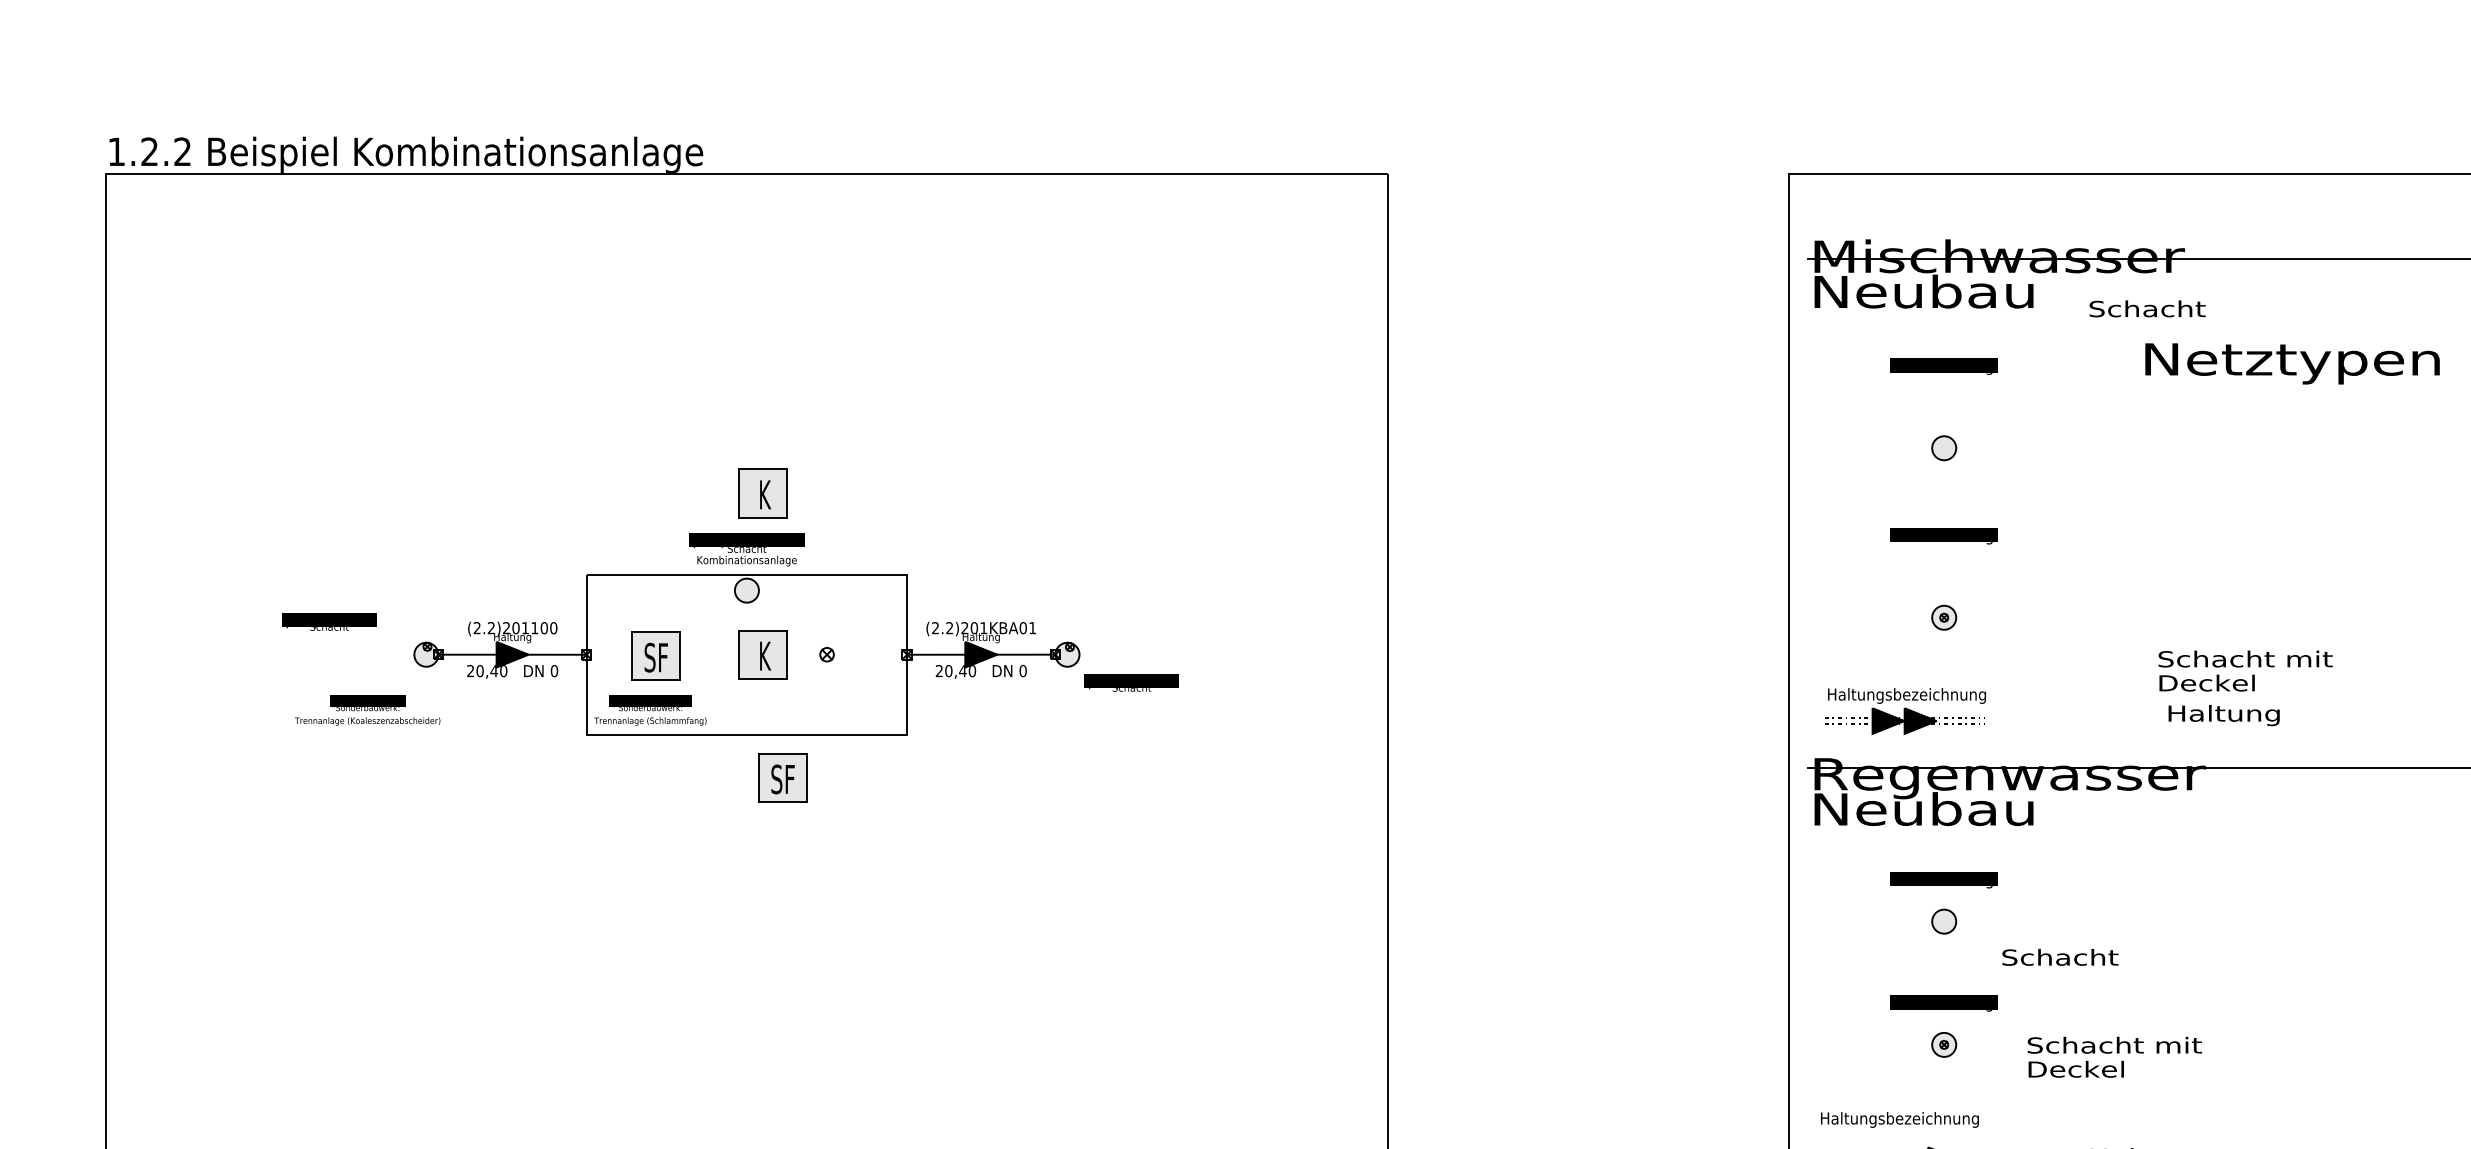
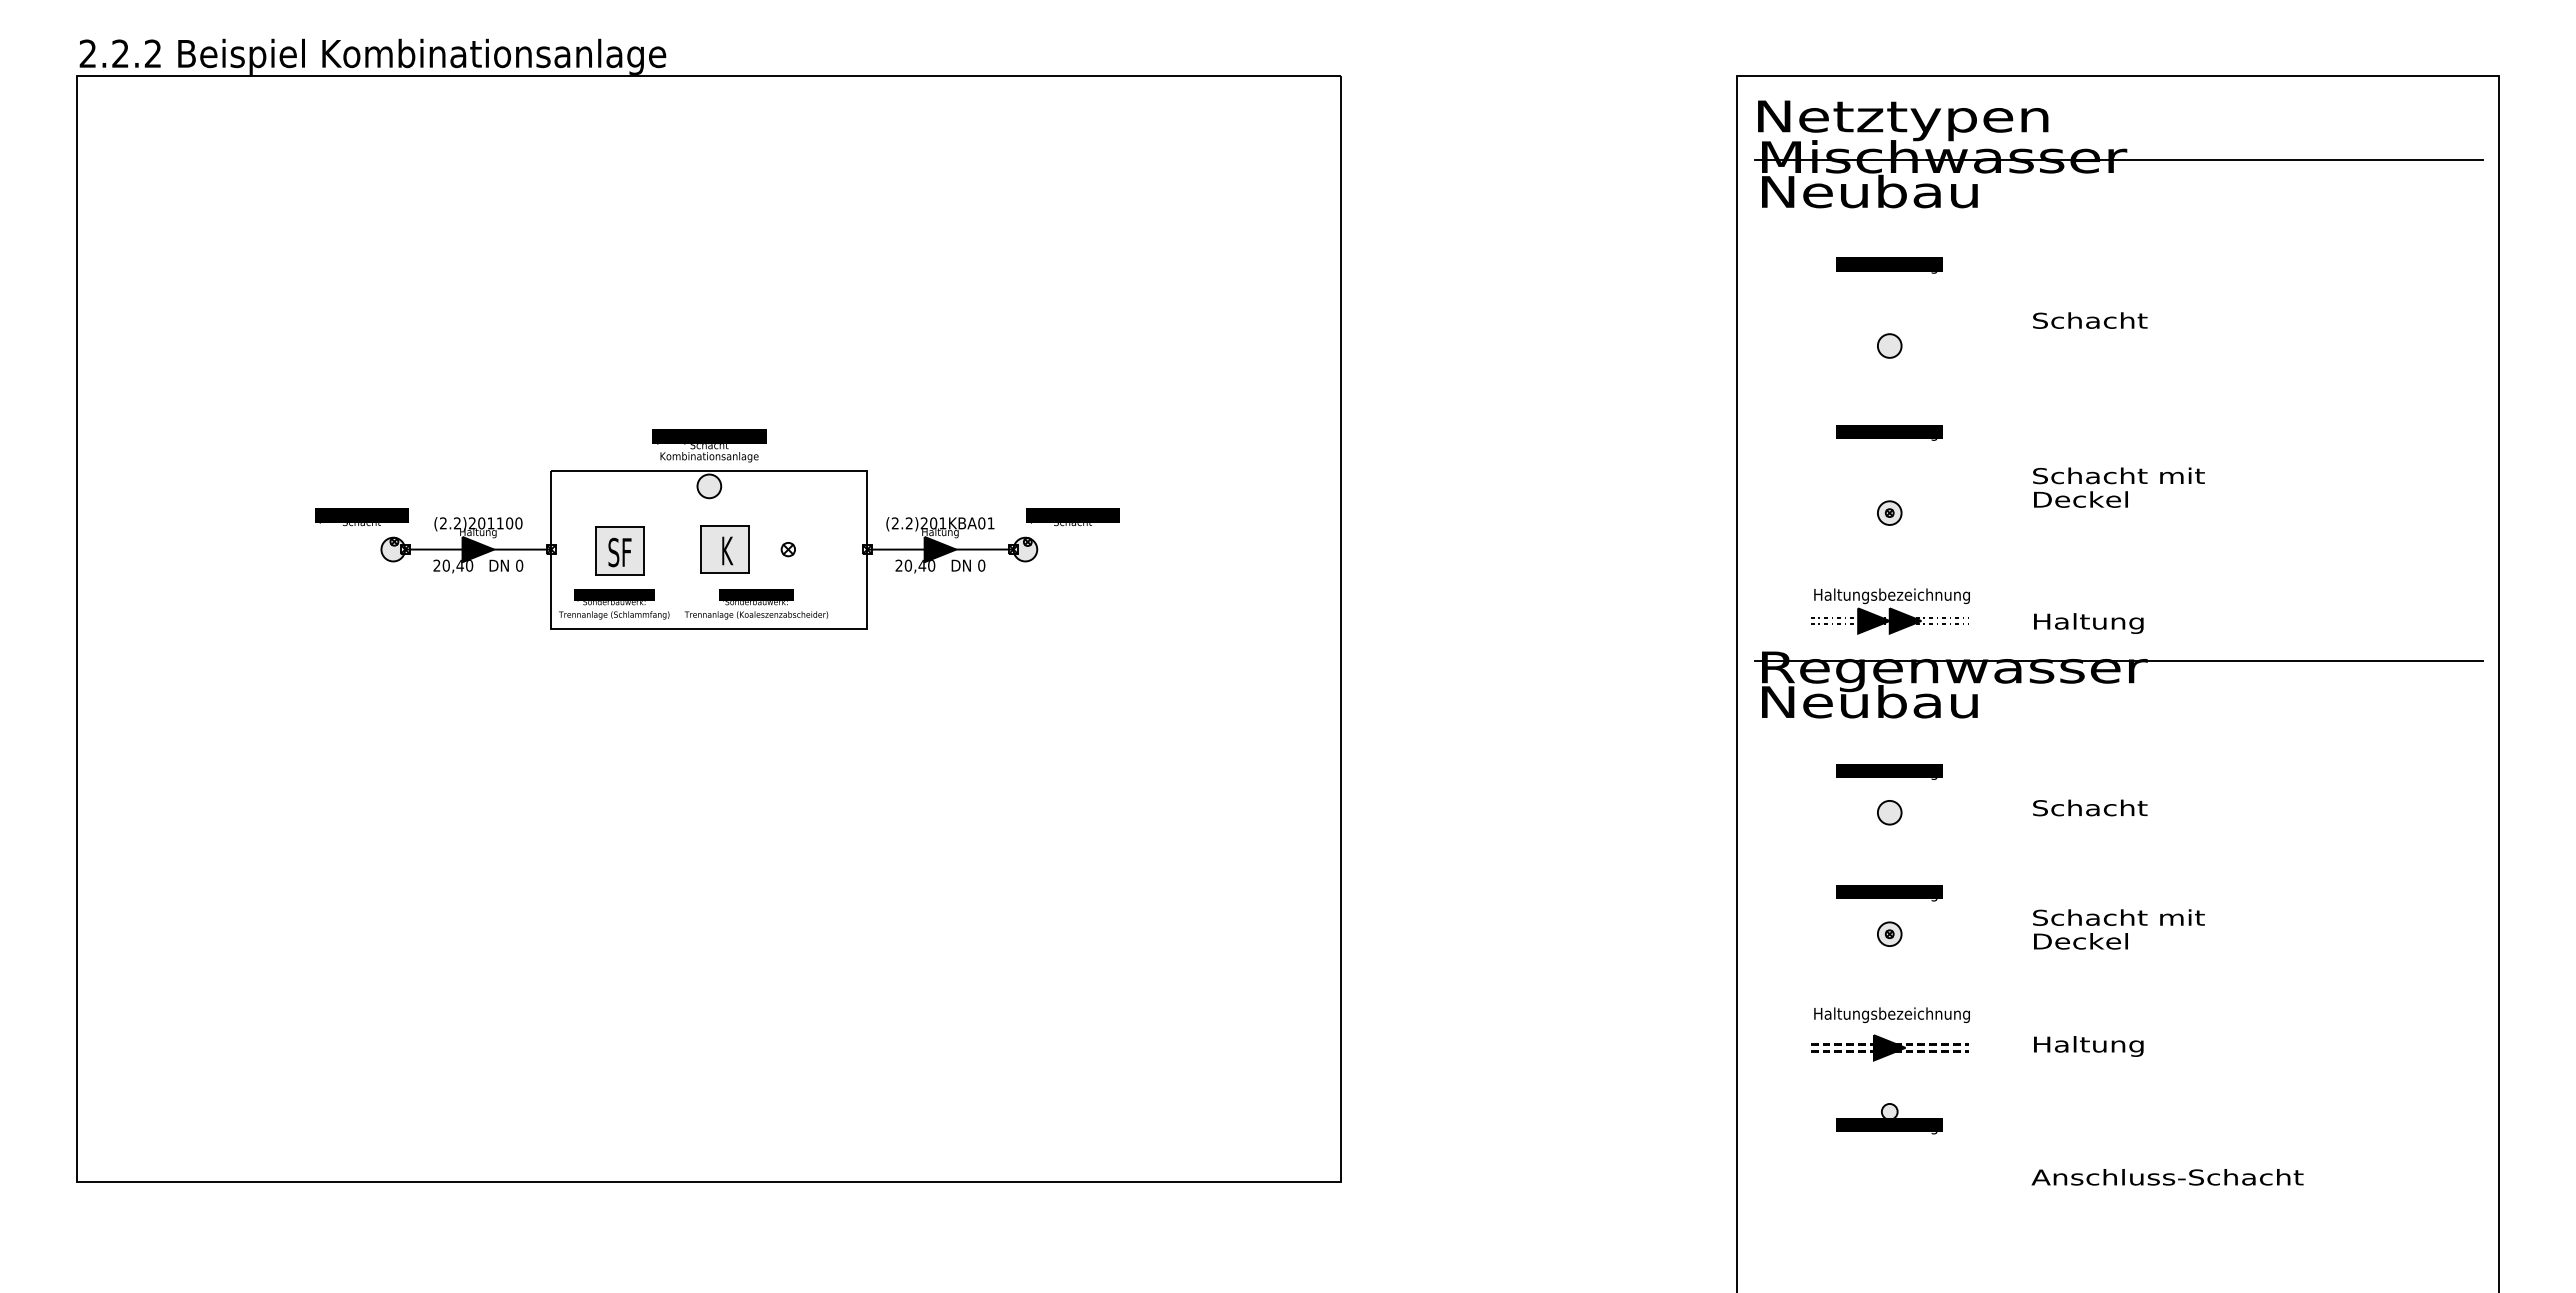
text: (116, 151) -> (87, 53), 1.2.2 -> 2.2.2
text: (2147, 308) -> (2090, 320), moved
text: (2292, 363) -> (1903, 120), moved
part: (762, 493) -> (724, 390), removed
text: (329, 622) -> (361, 517), moved
text: (2245, 670) -> (2118, 487), moved
text: (1131, 683) -> (1072, 517), moved
text: (367, 710) -> (756, 604), moved
part: (1905, 711) -> (1890, 611), moved
text: (2223, 715) -> (2088, 623), moved
part: (782, 777) -> (744, 670), removed
text: (2060, 956) -> (2090, 807), moved
text: (2114, 1057) -> (2118, 929), moved
text: (1899, 1119) -> (1891, 1014), moved

